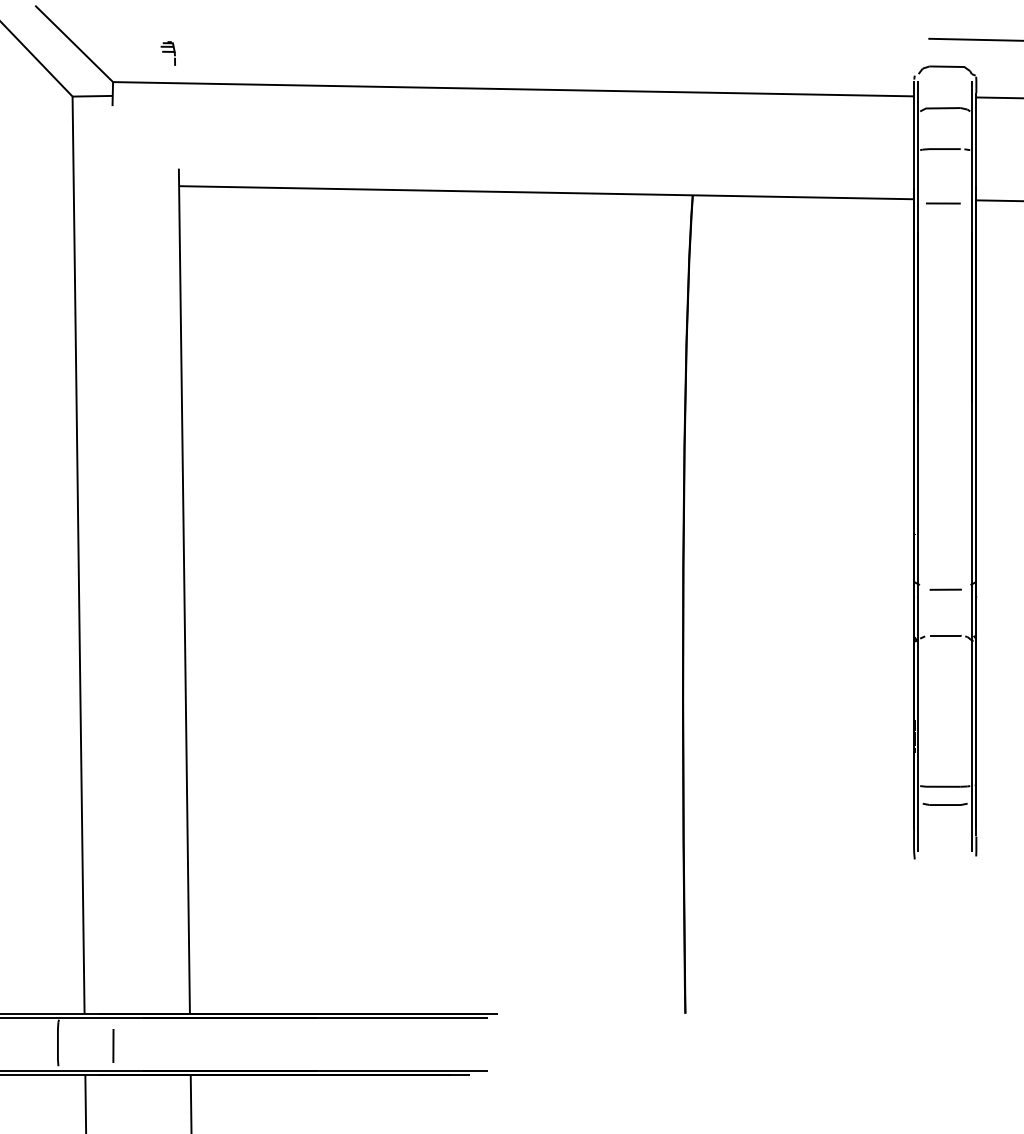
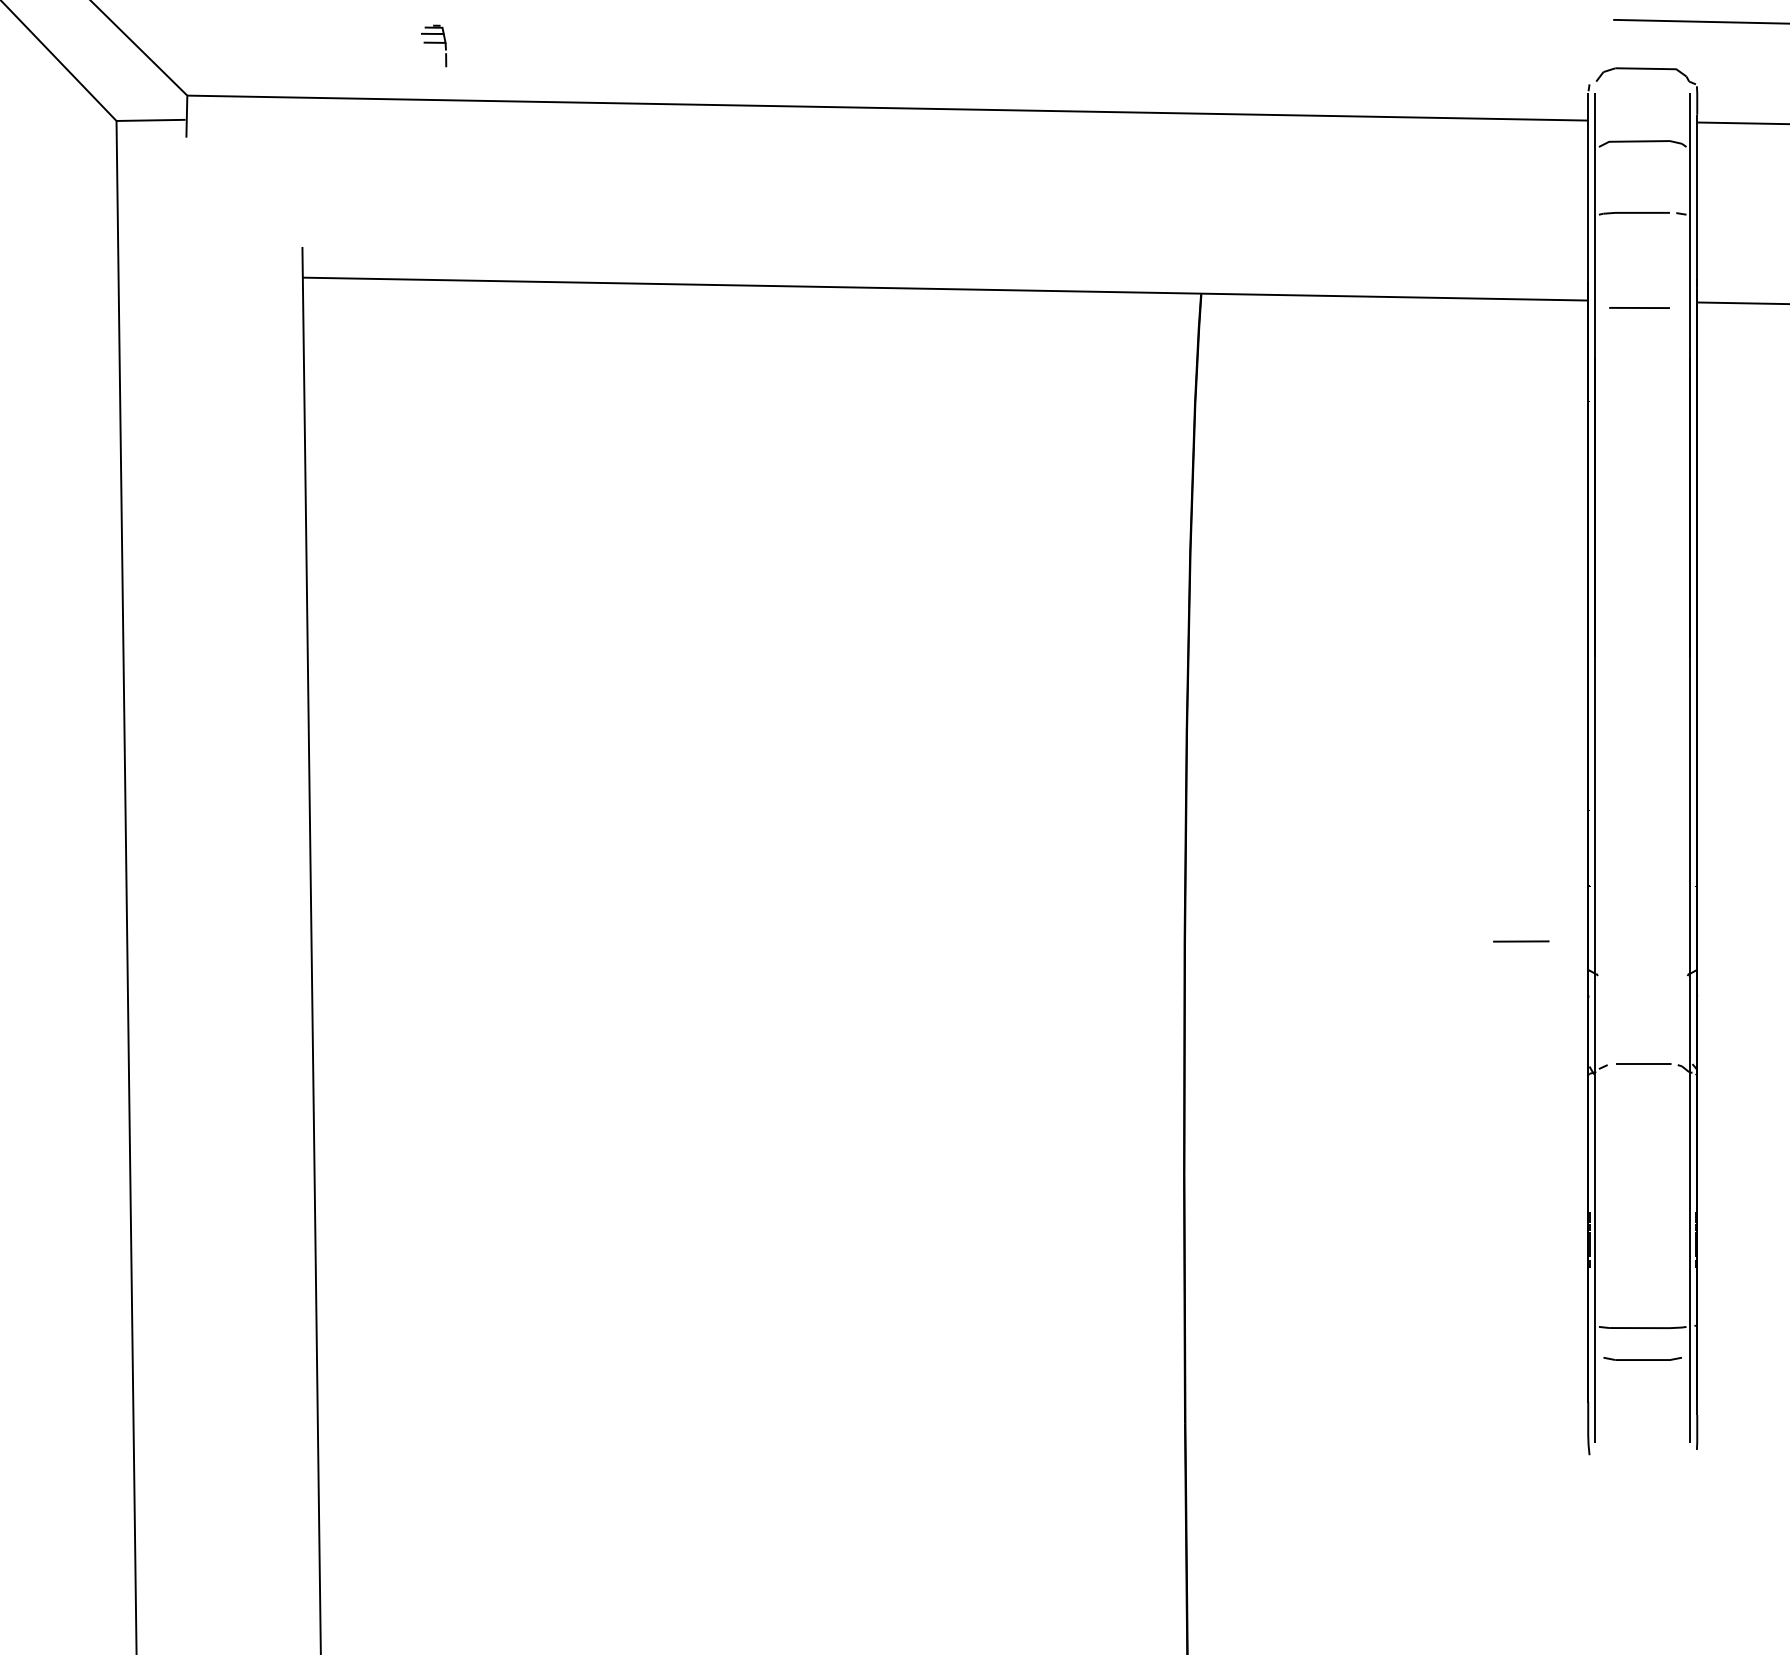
part: (167, 53) -> (432, 45), moved
line: (945, 589) -> (1520, 941), moved

